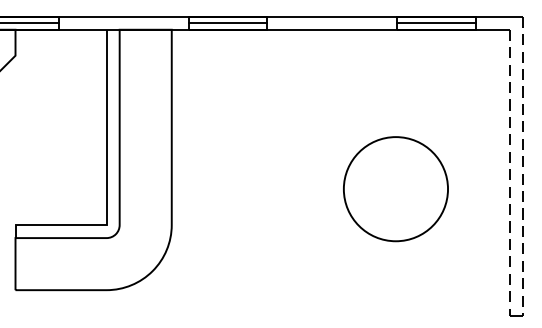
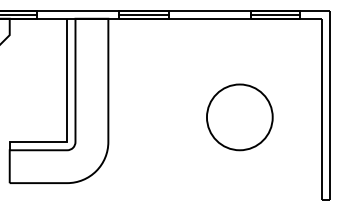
line: (523, 167) -> (330, 105), dashed -> solid
line: (511, 173) -> (322, 109), dashed -> solid
circle: (395, 189) -> (239, 117), moved

